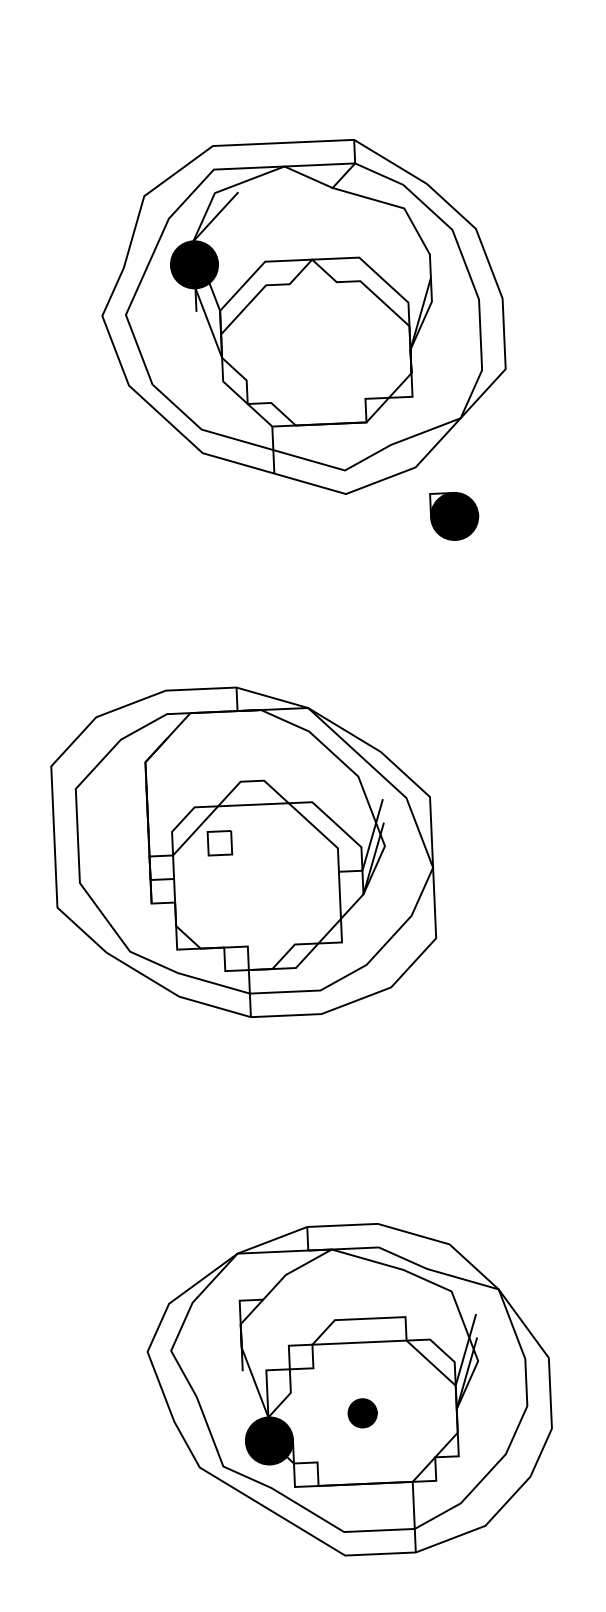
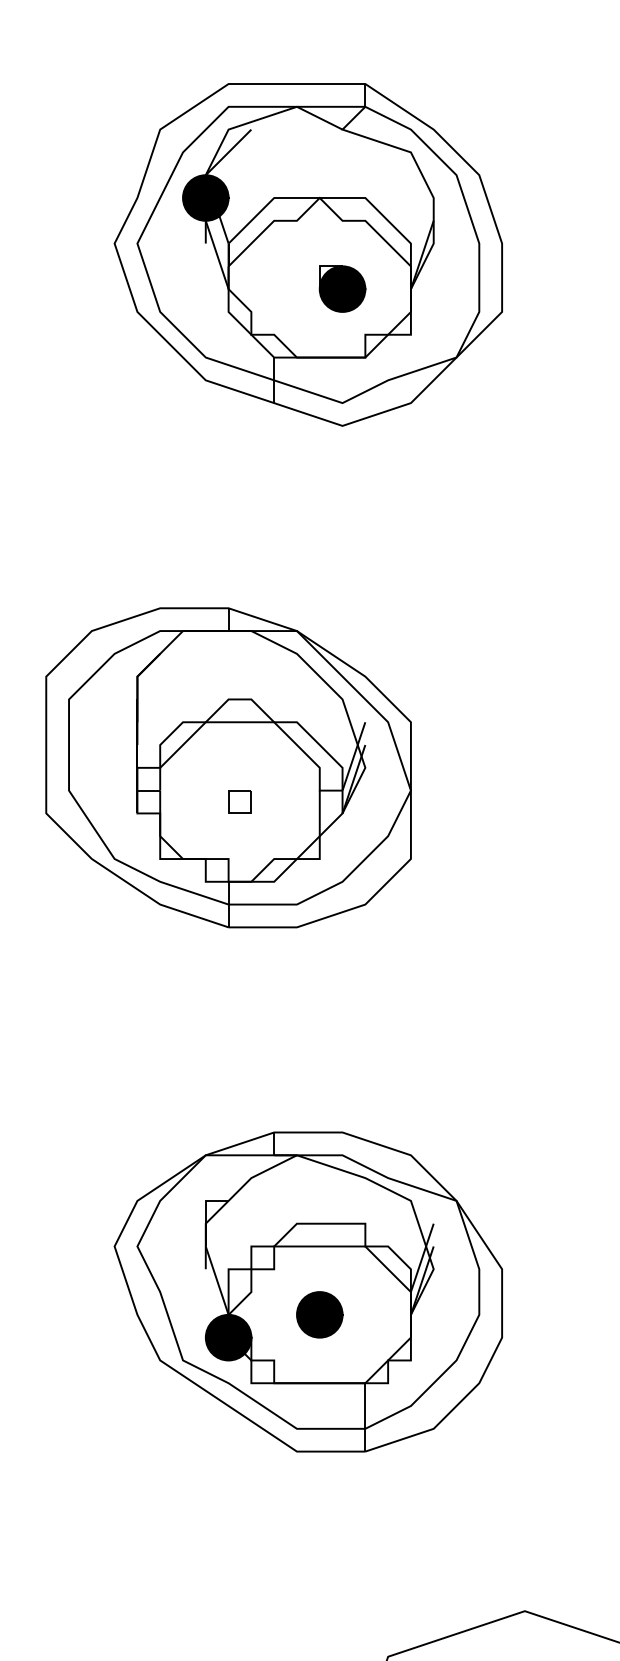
part: (454, 515) -> (342, 288), moved
part: (219, 842) -> (239, 801), moved
part: (362, 1412) -> (319, 1314), size x1.67

